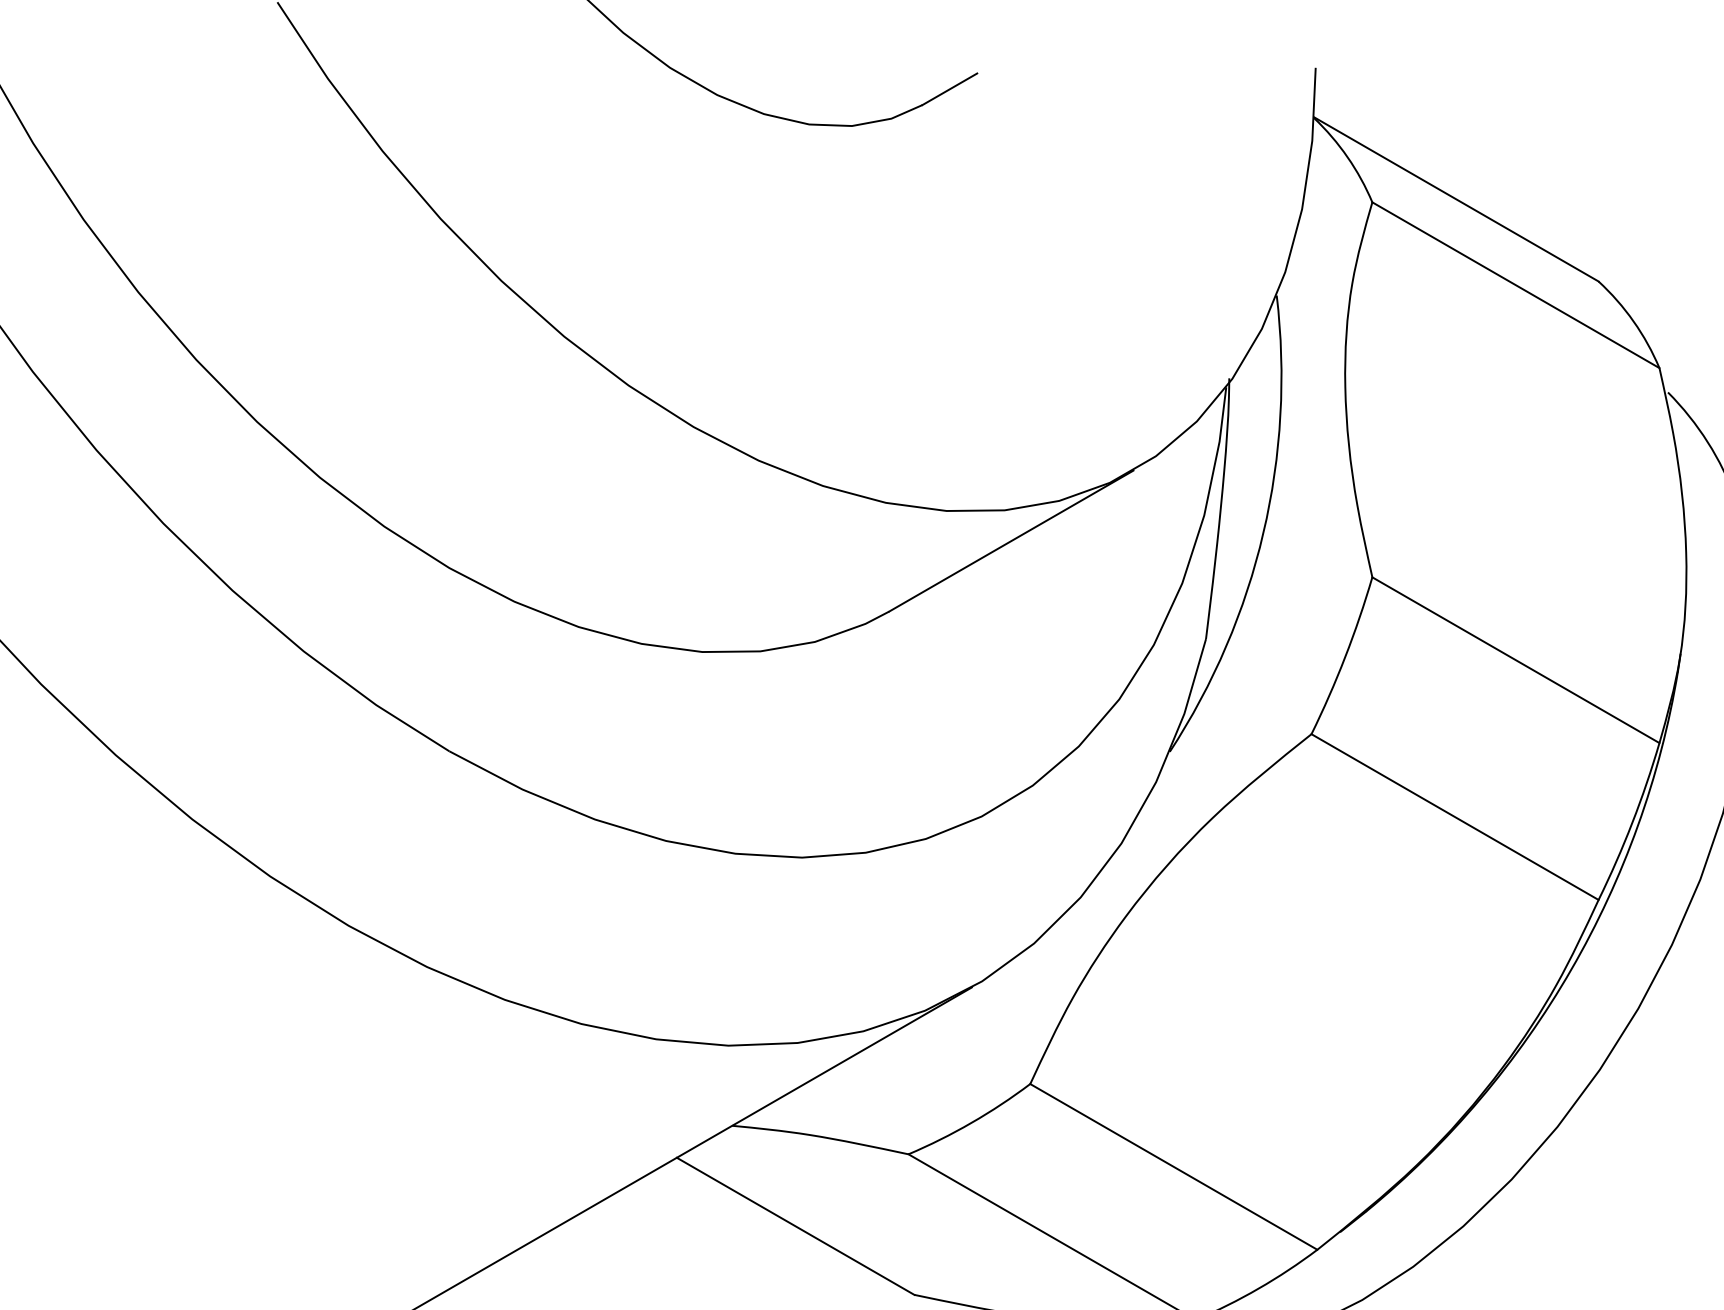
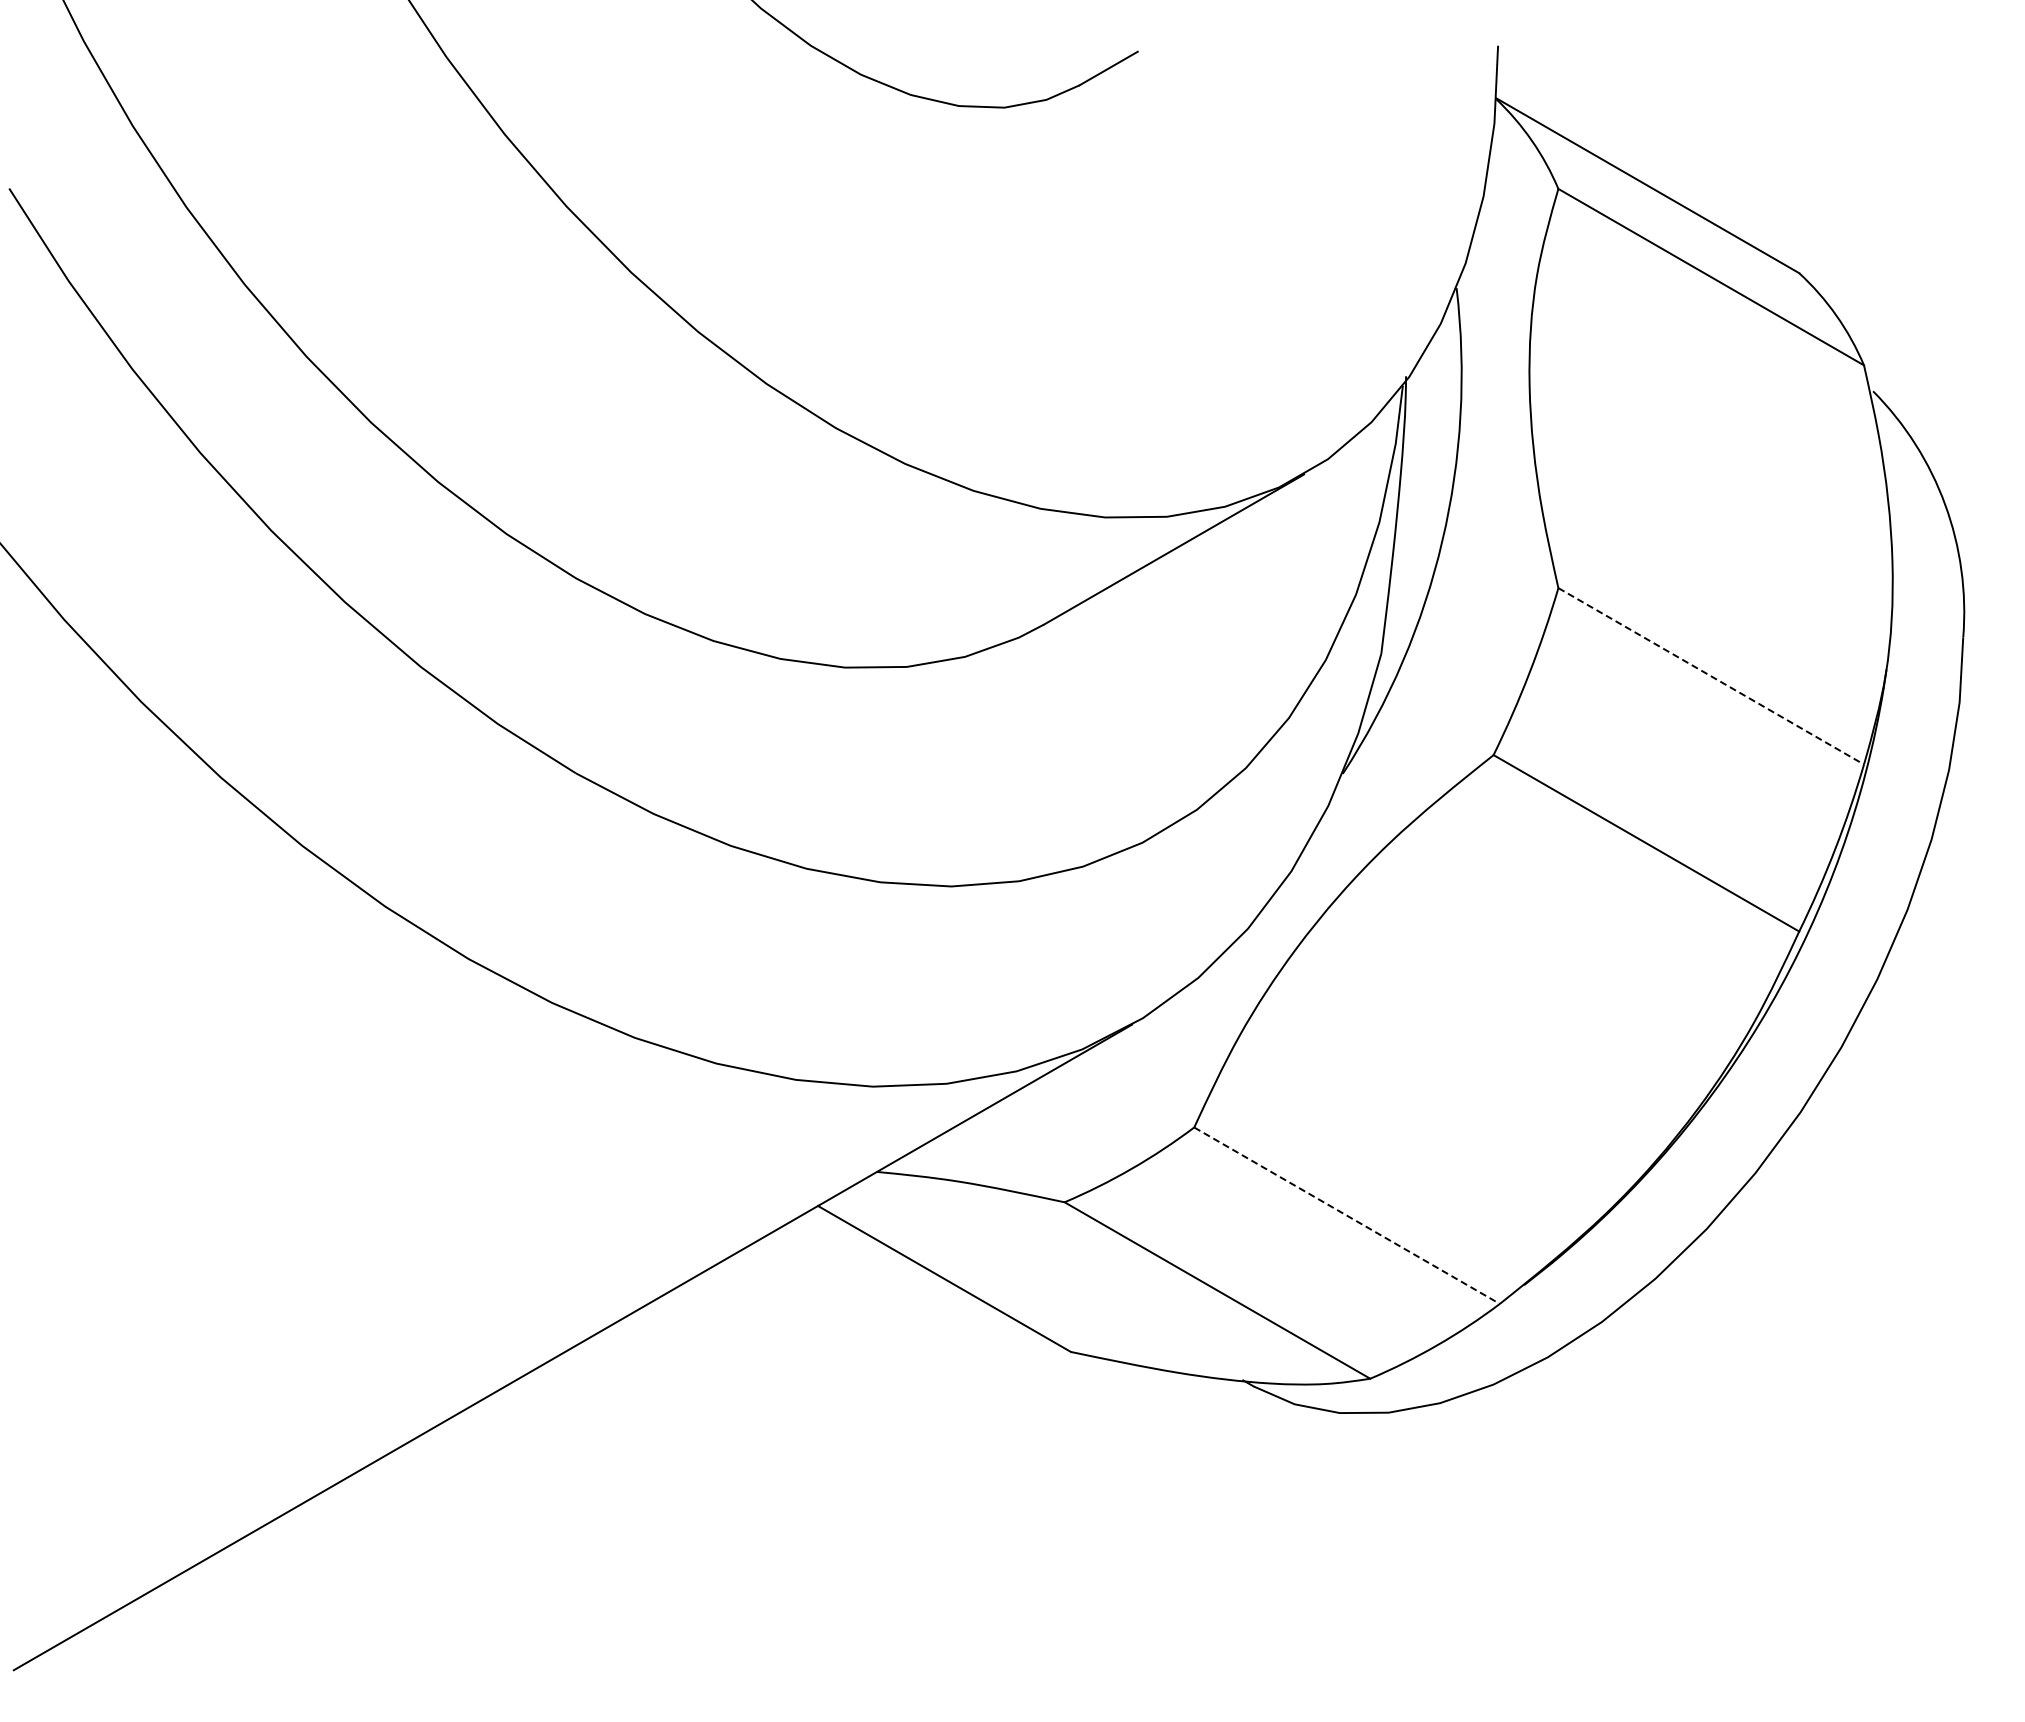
line: (1516, 660) -> (1711, 676), solid -> dashed
line: (1174, 1166) -> (1347, 1215), solid -> dashed

